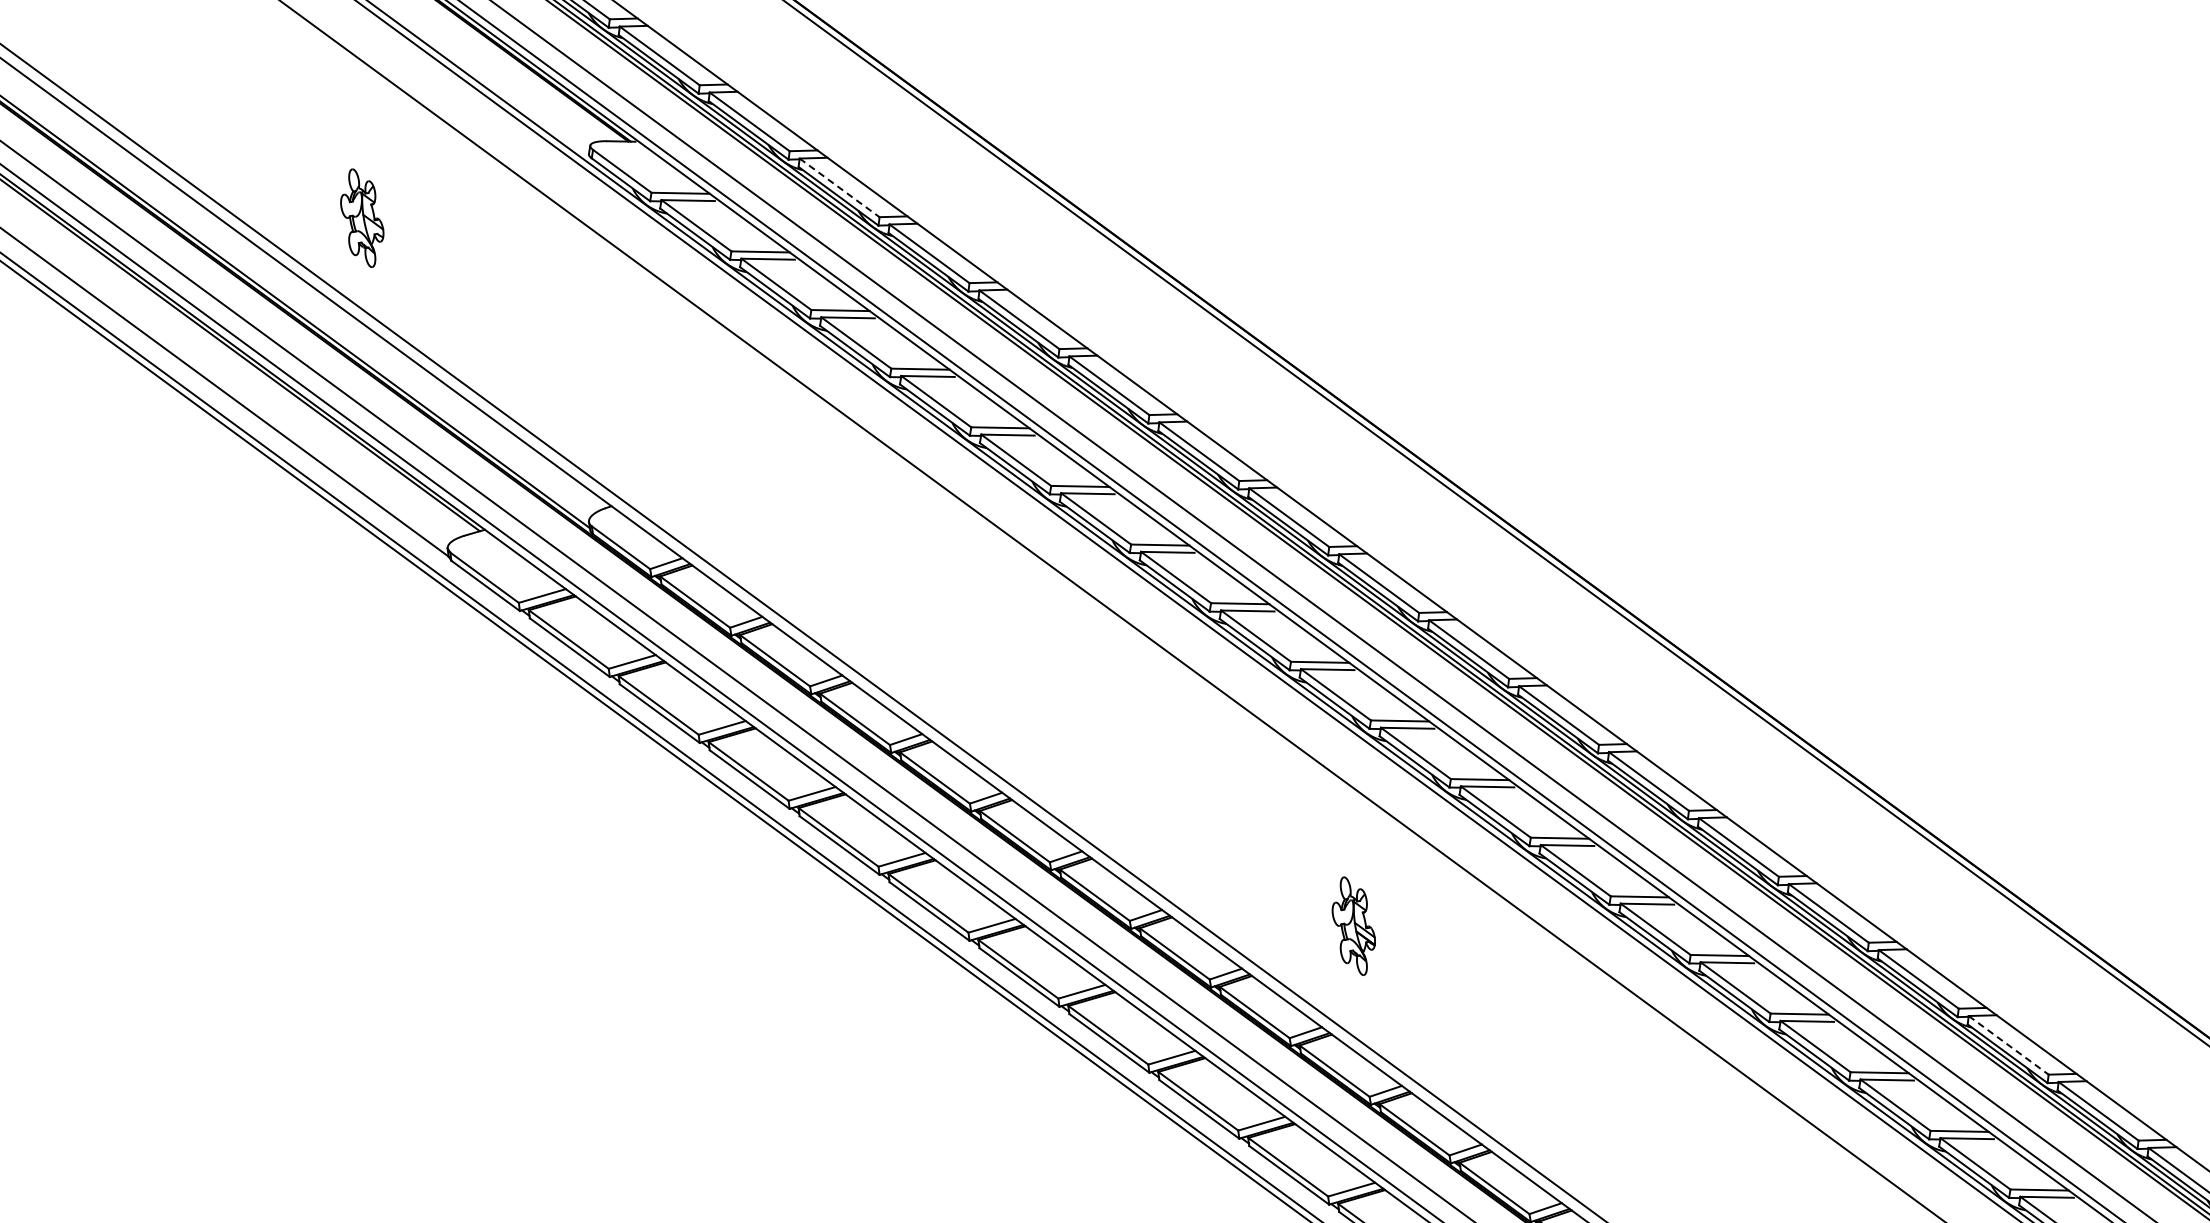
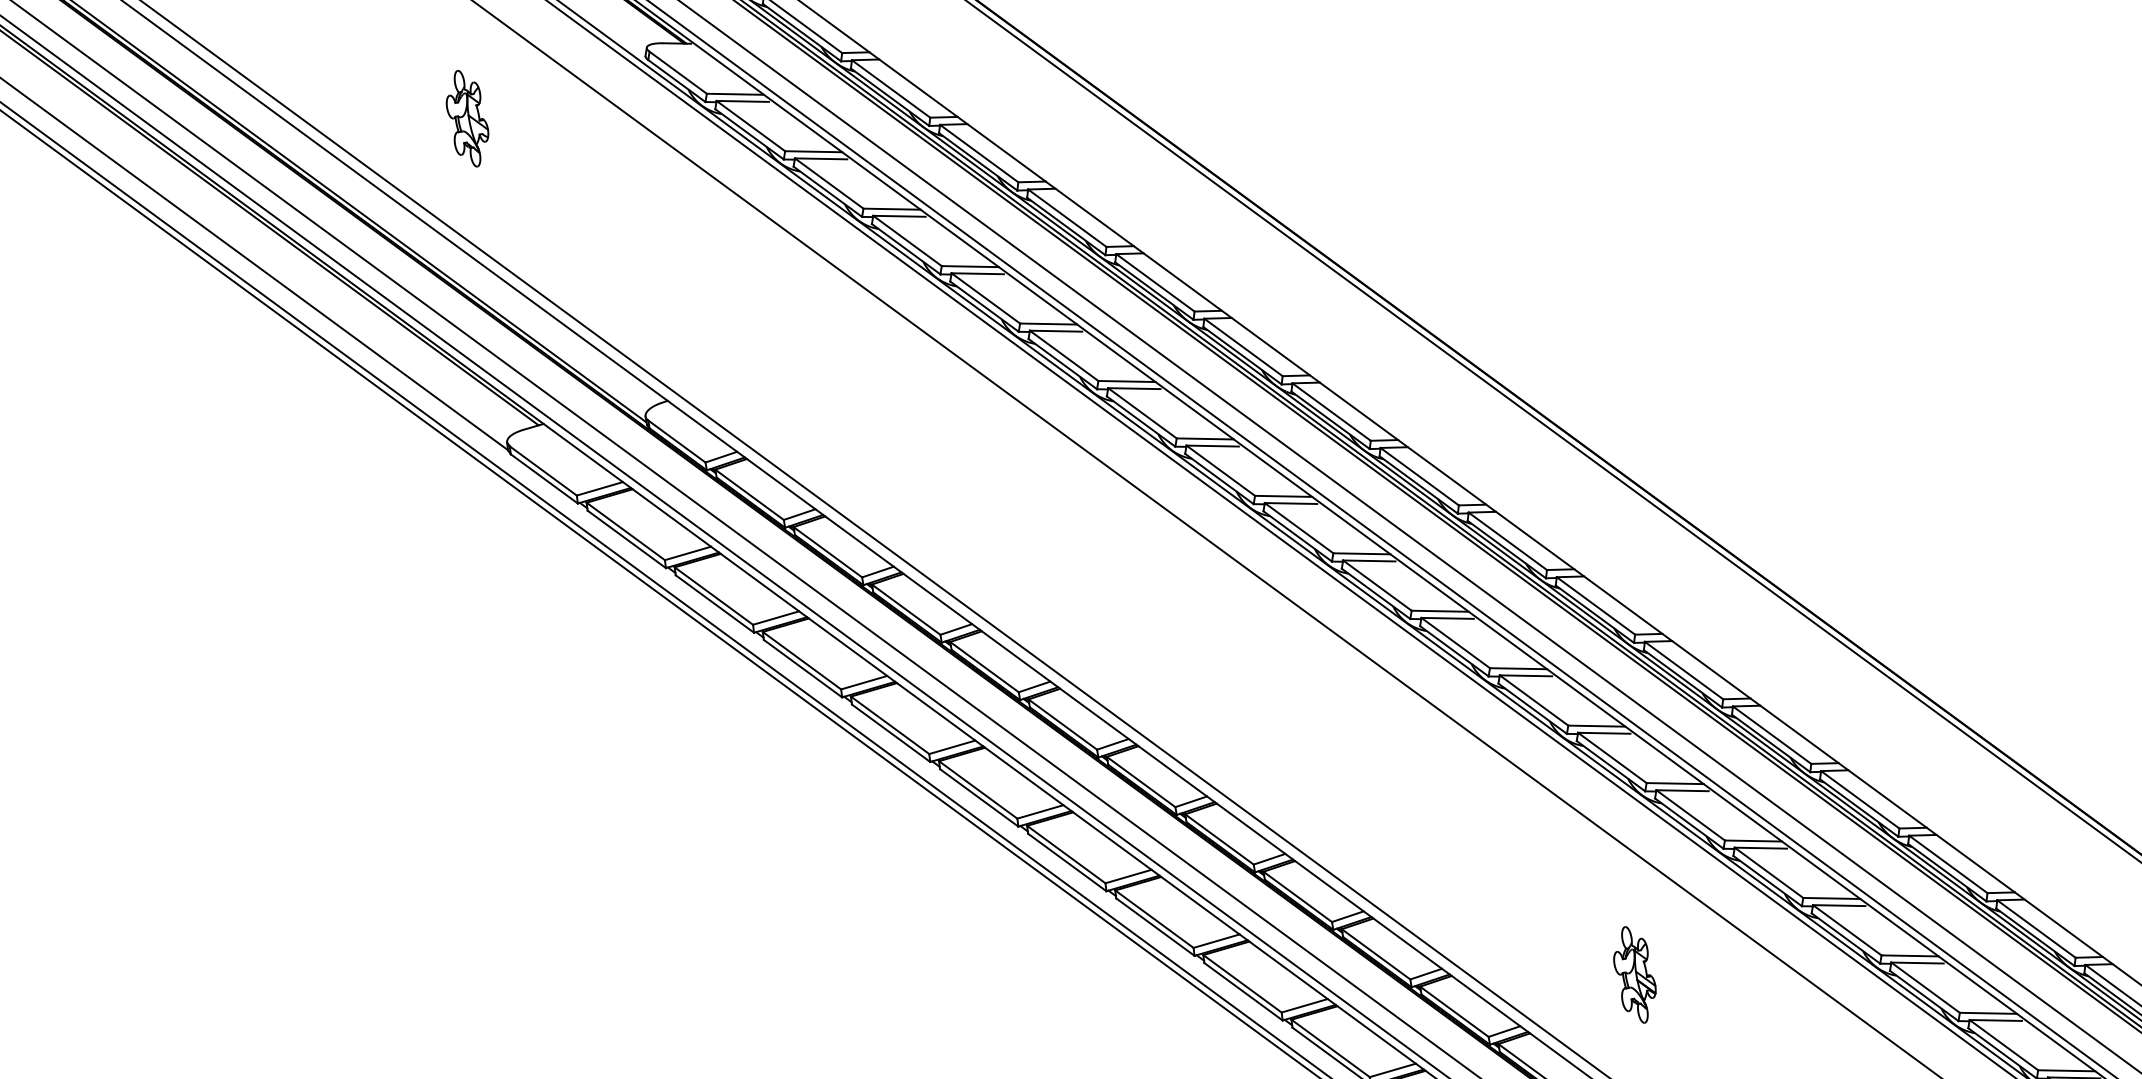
line: (839, 187) -> (890, 88), dashed -> solid
part: (362, 217) -> (467, 118), moved
part: (1353, 925) -> (1634, 974), moved
line: (2008, 1045) -> (2036, 929), dashed -> solid

